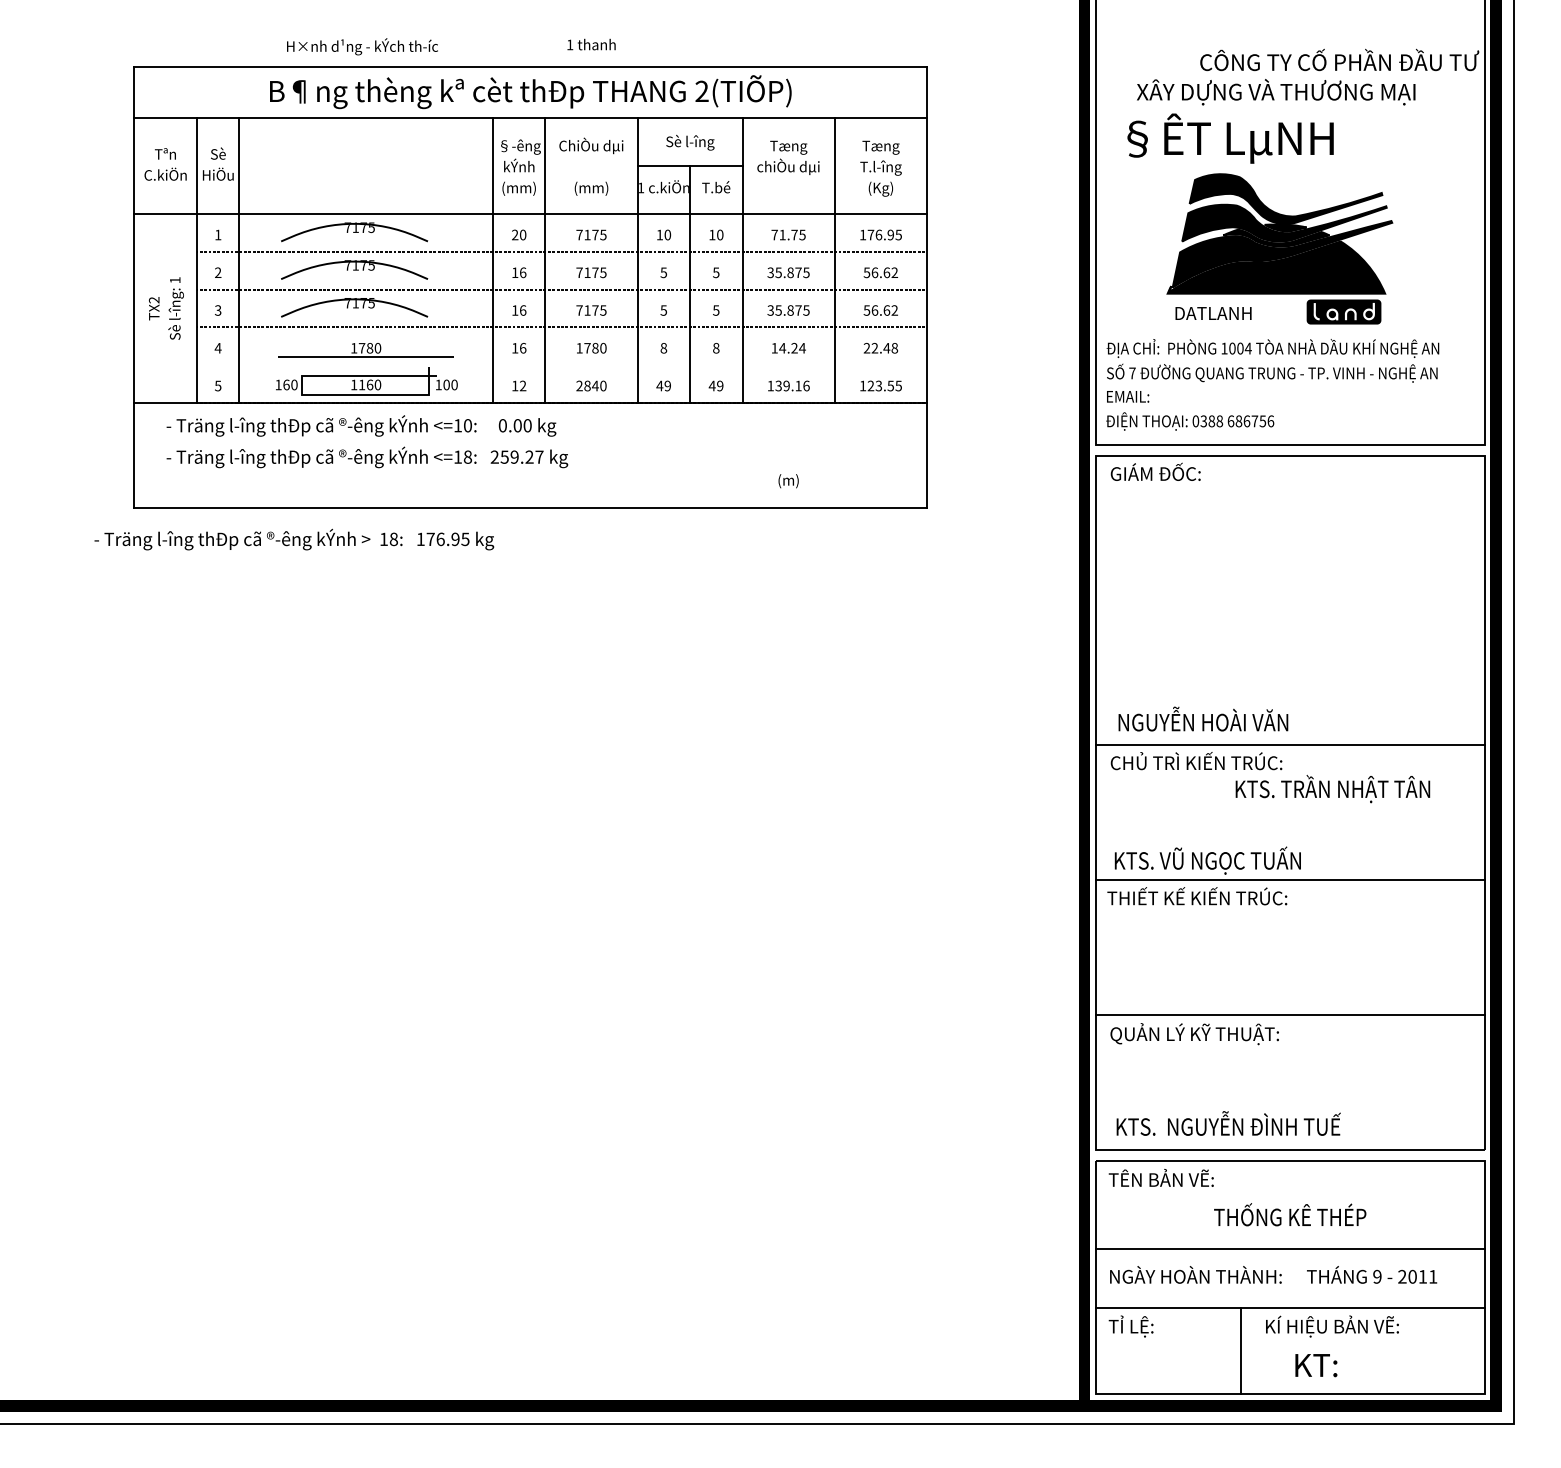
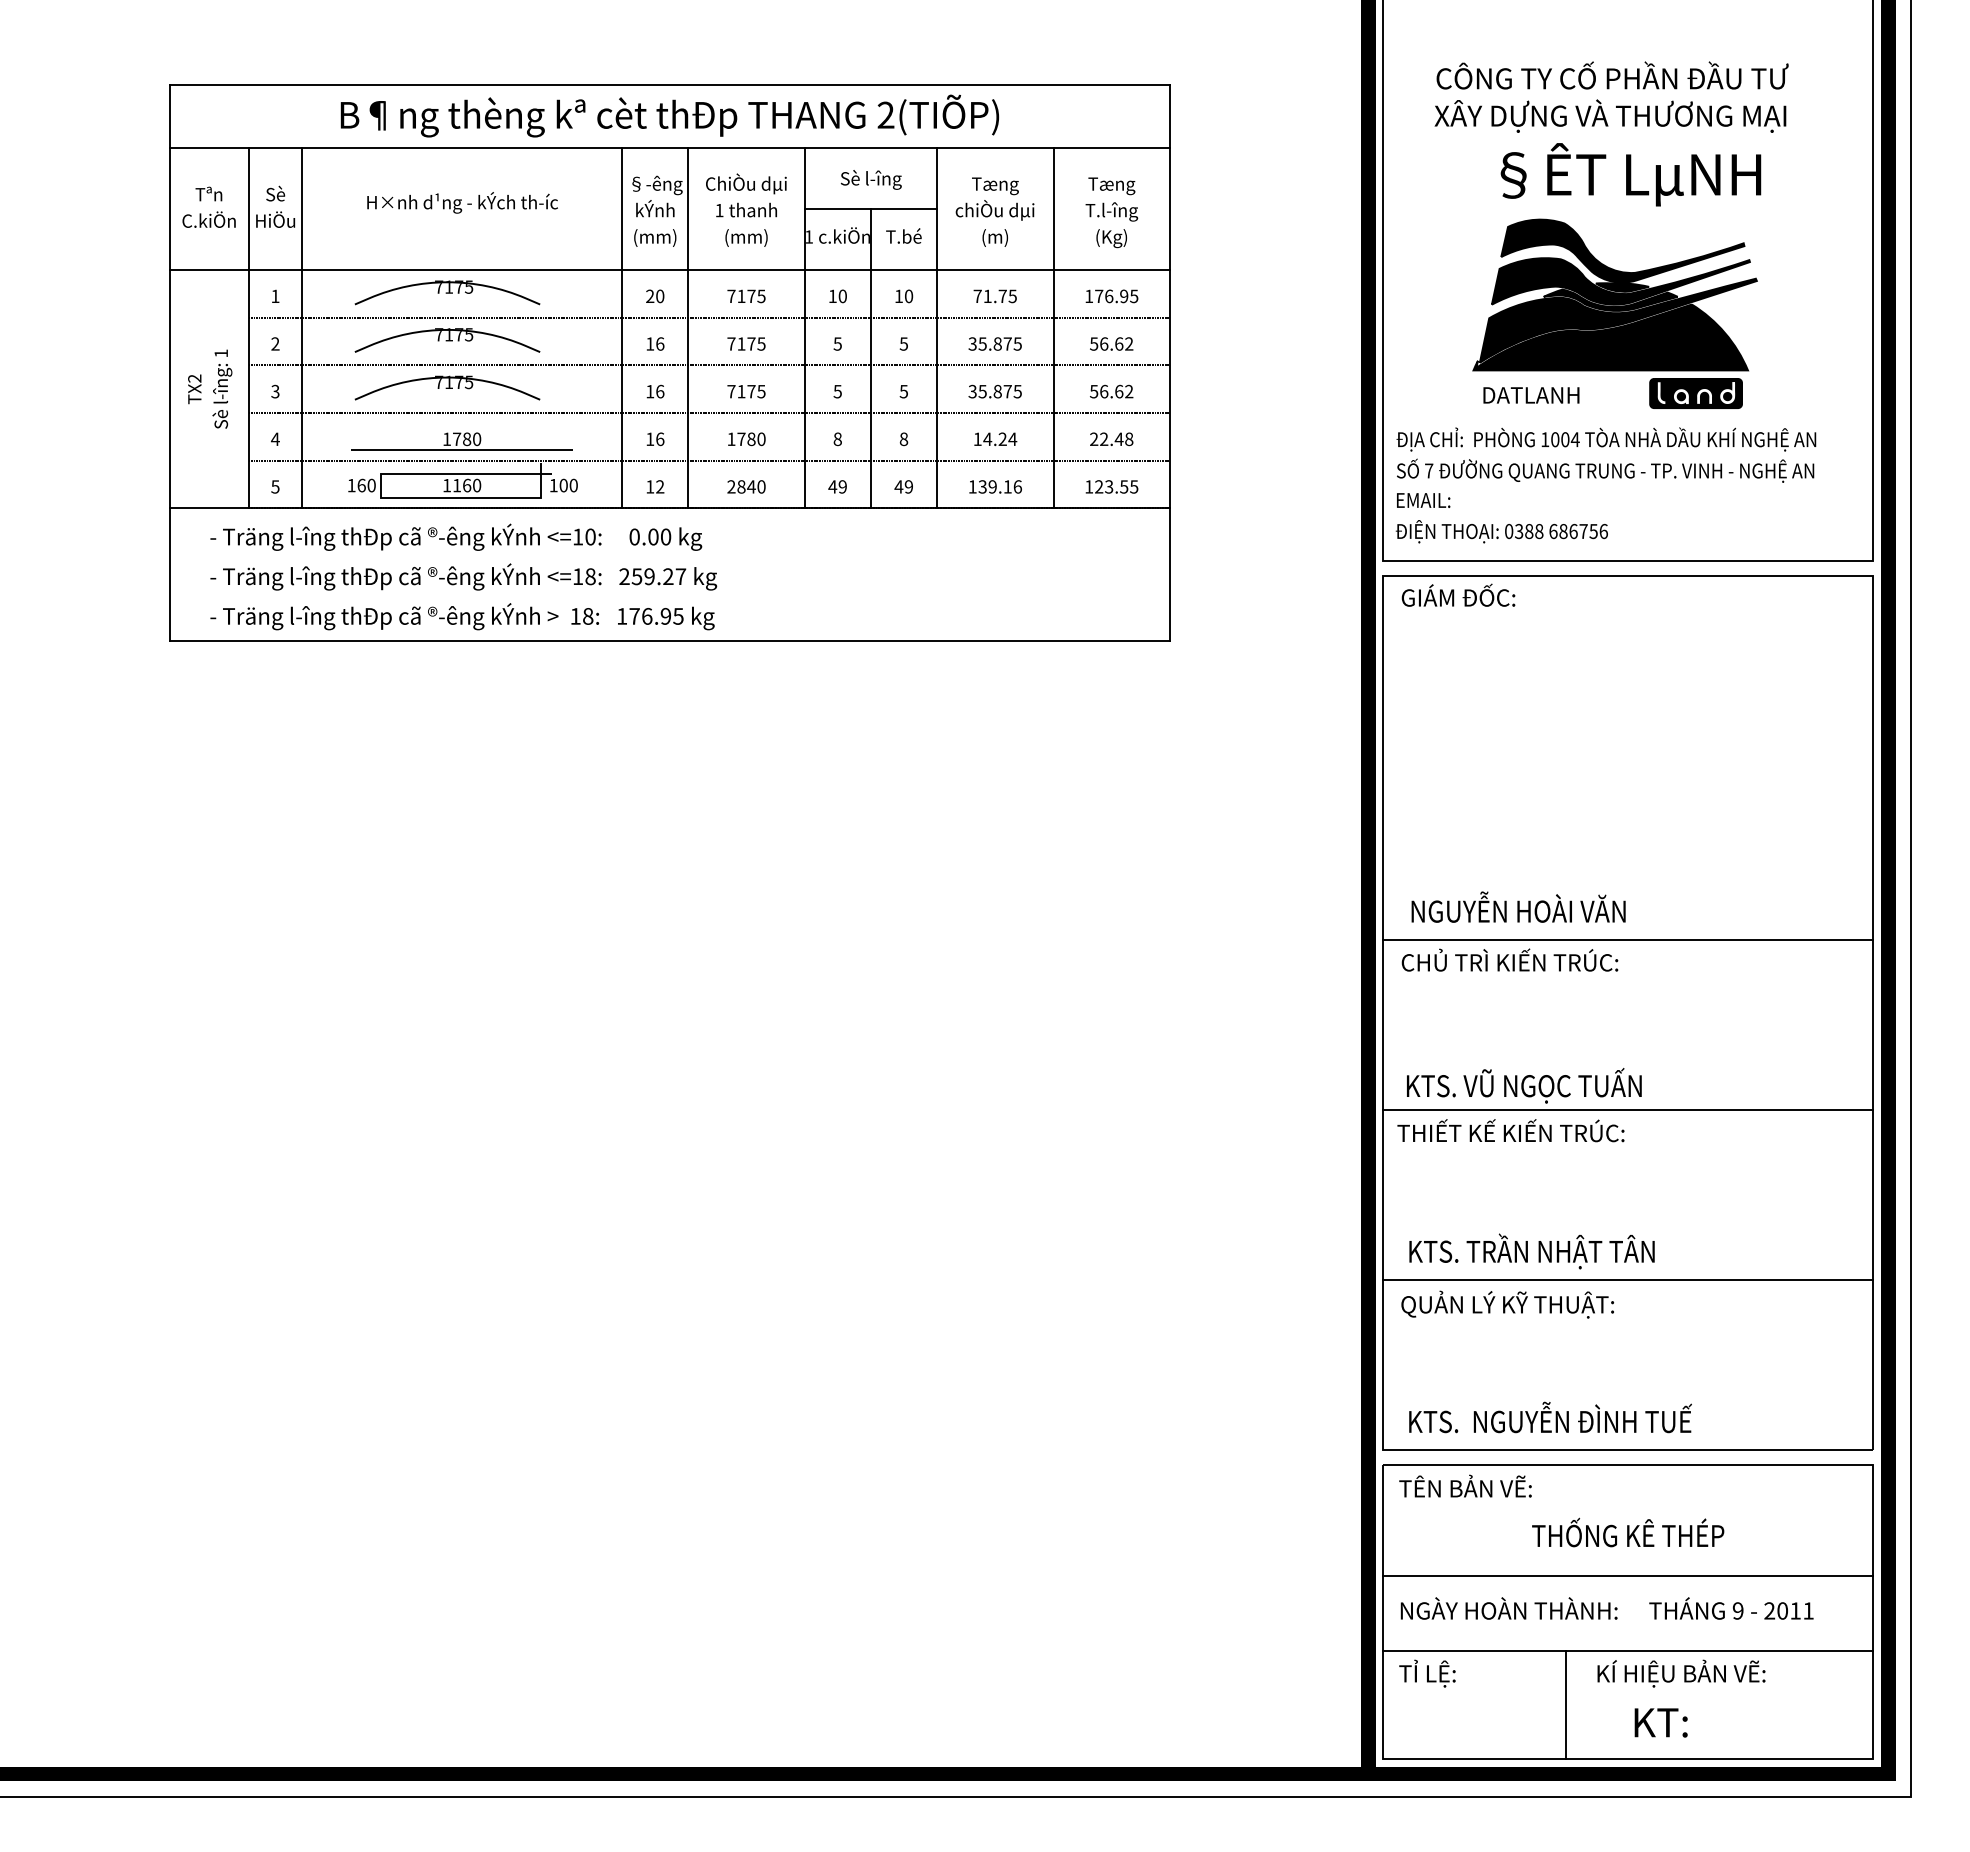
text: (591, 44) -> (746, 209), moved
text: (362, 46) -> (462, 202), moved
text: (1339, 59) -> (1612, 75), moved
text: (1230, 138) -> (1630, 174), moved
line: (562, 365) -> (709, 460), added
text: (788, 480) -> (994, 237), moved
text: (294, 539) -> (462, 616), moved
text: (1332, 789) -> (1531, 1251), moved

